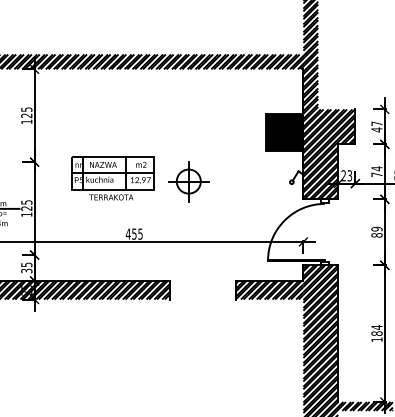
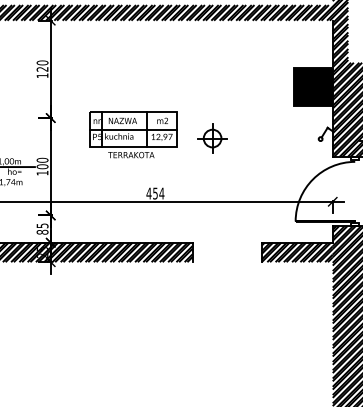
text: (26, 109) -> (42, 62), 125 -> 120
part: (188, 181) -> (212, 138), size x0.7
text: (26, 205) -> (42, 163), 125 -> 100
text: (140, 233) -> (161, 192), 455 -> 454
text: (26, 270) -> (42, 231), 35 -> 85

